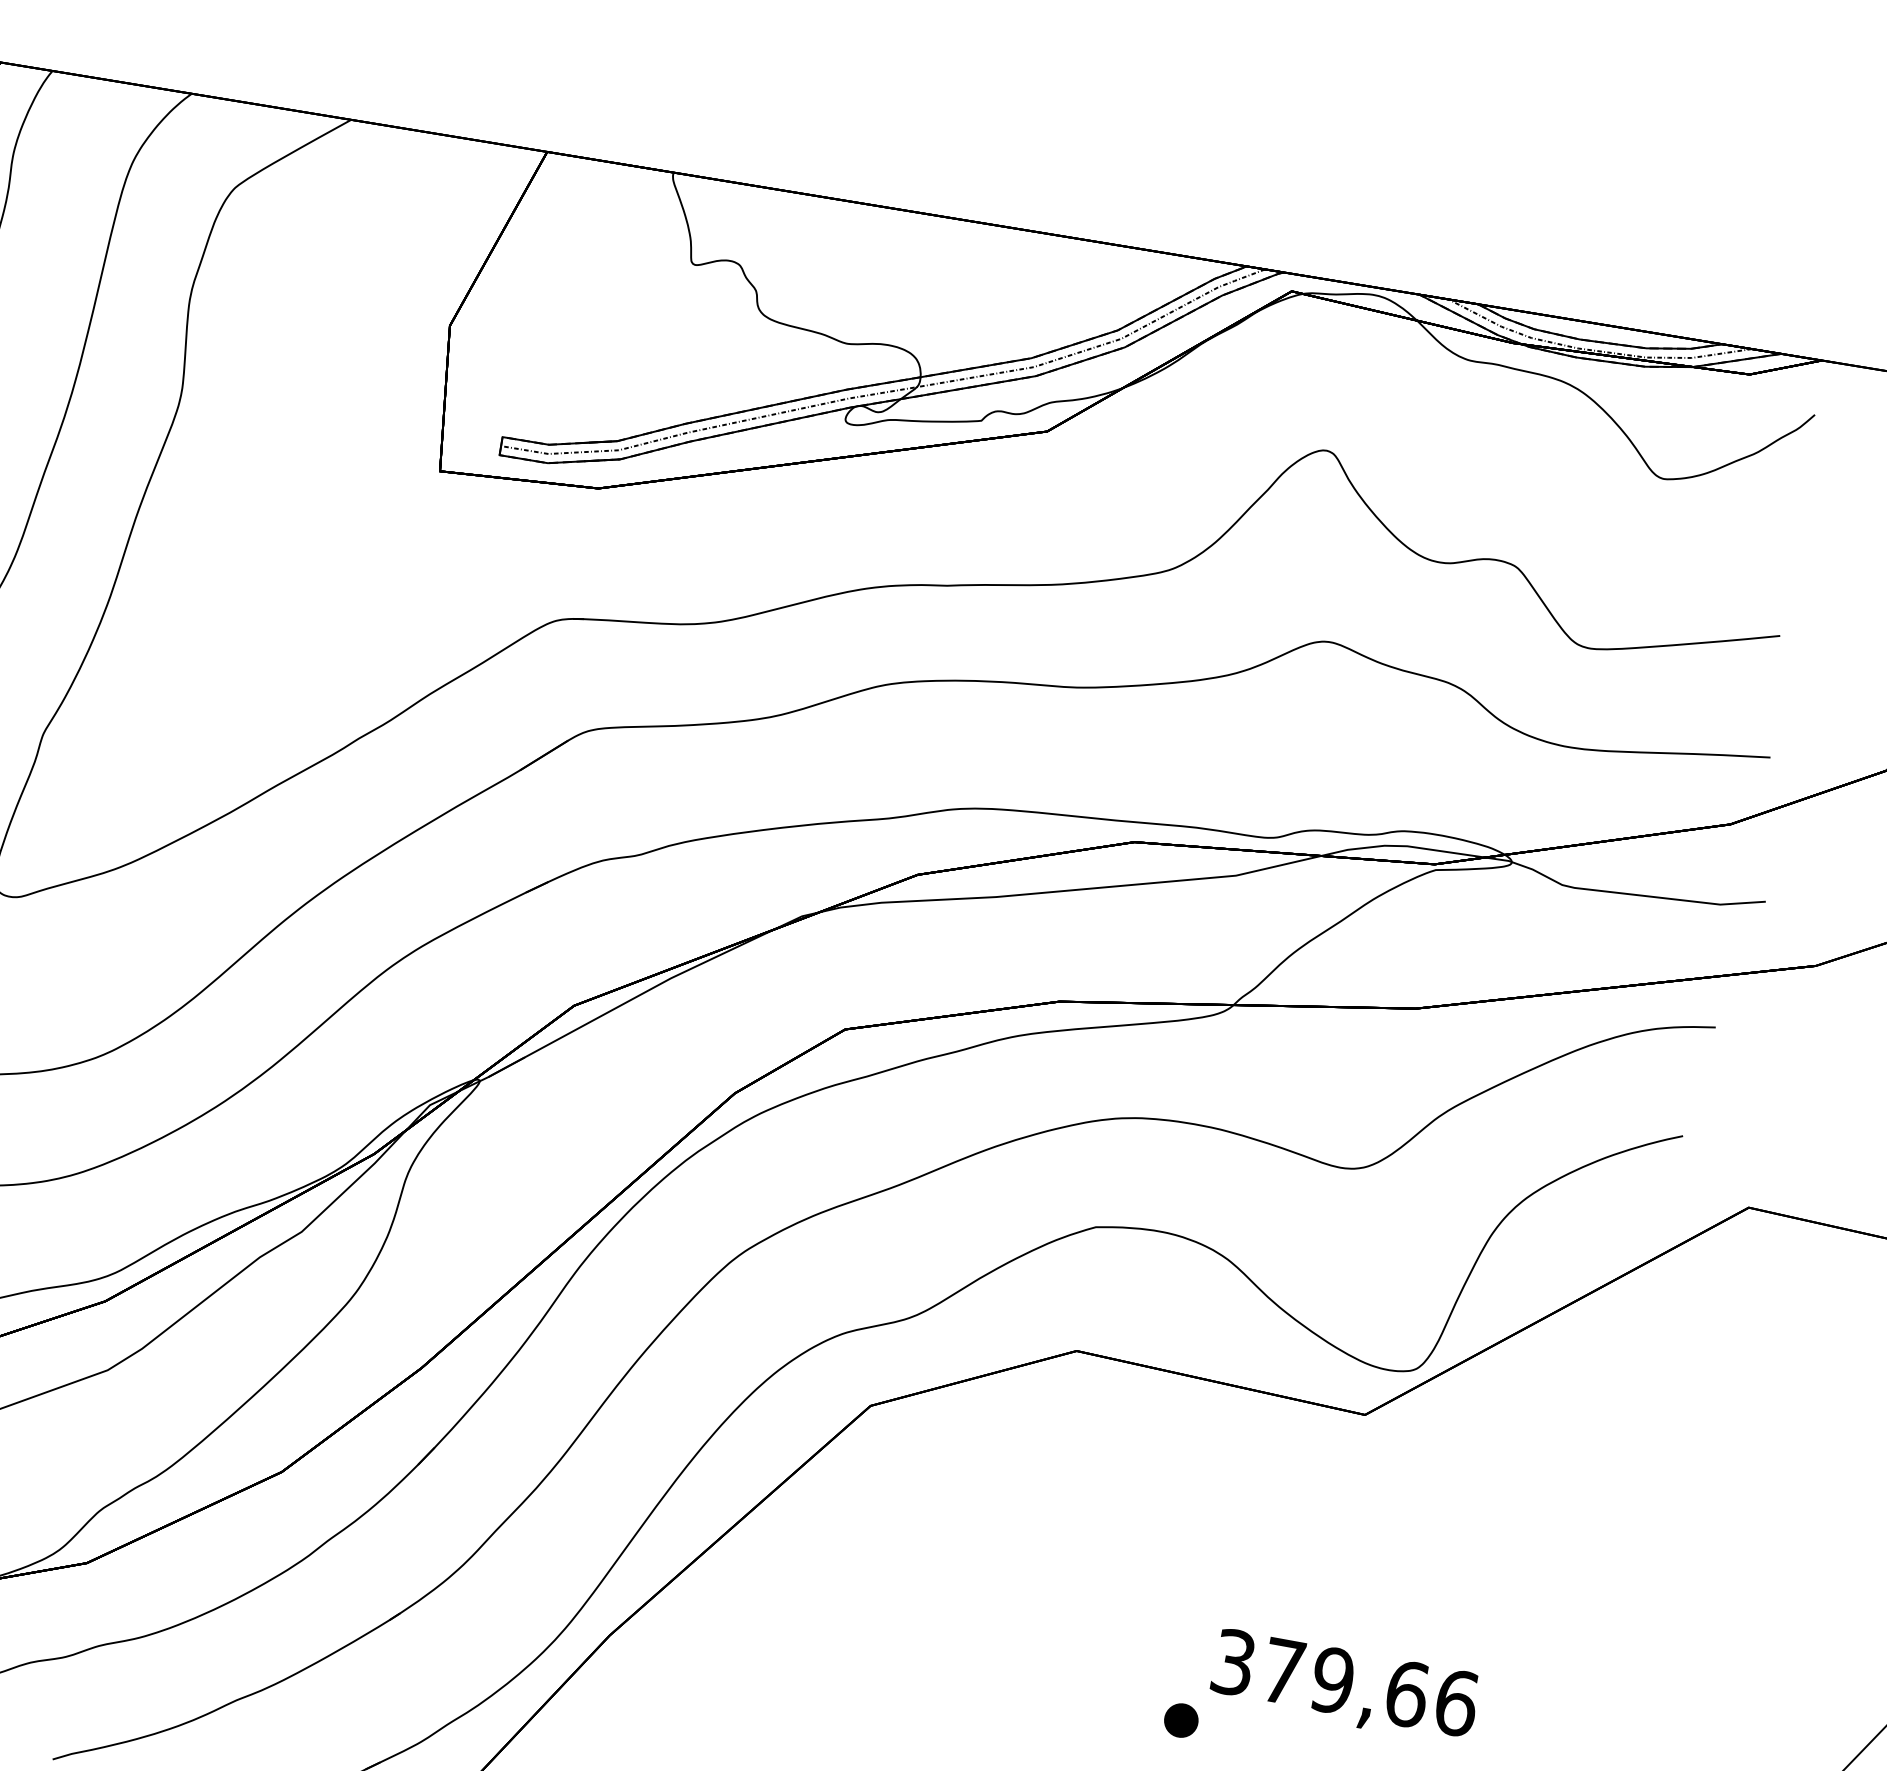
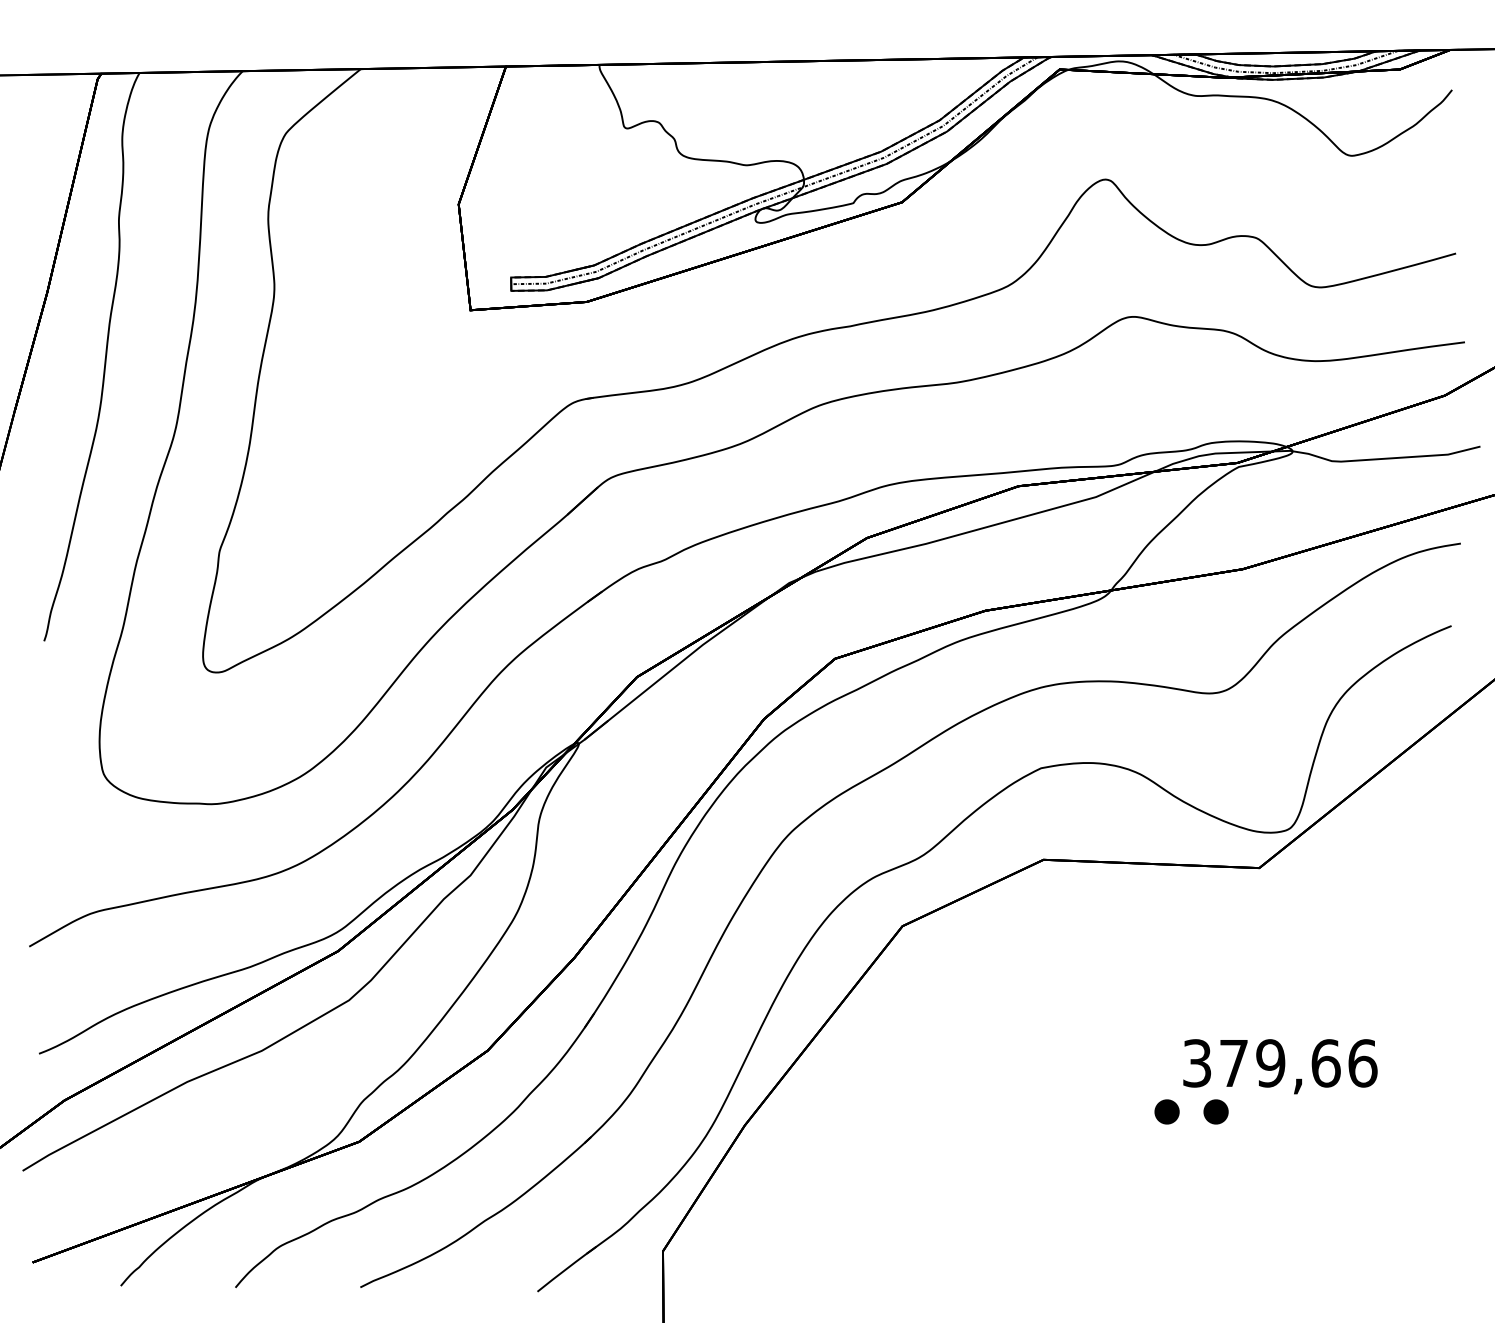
part: (1246, 1731) -> (1215, 1111), added

